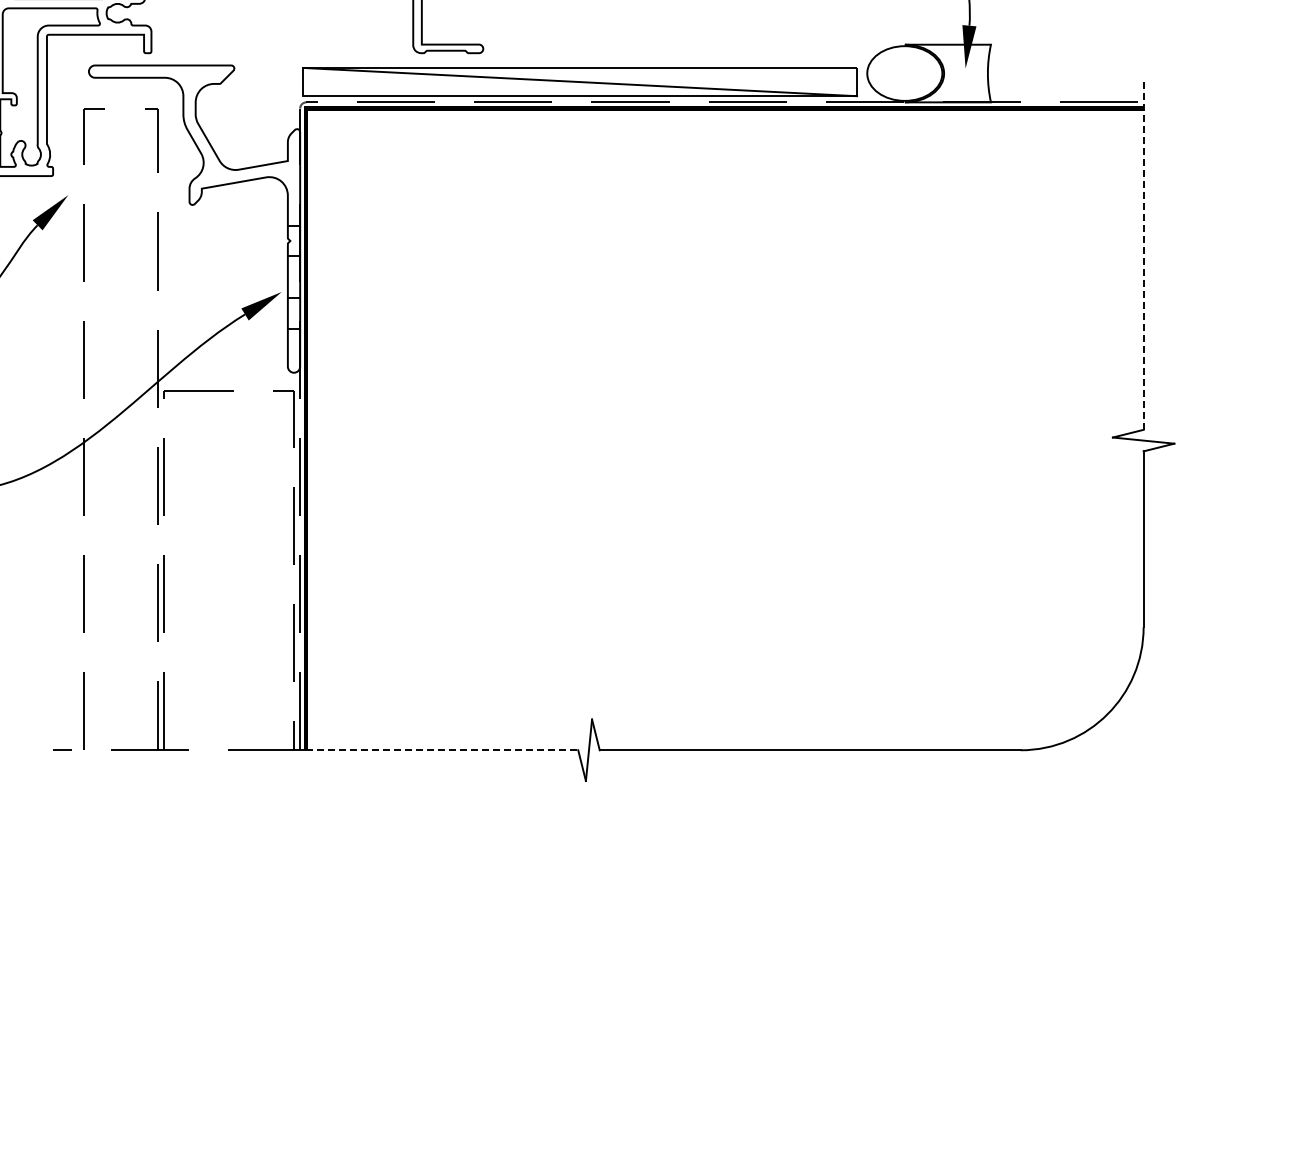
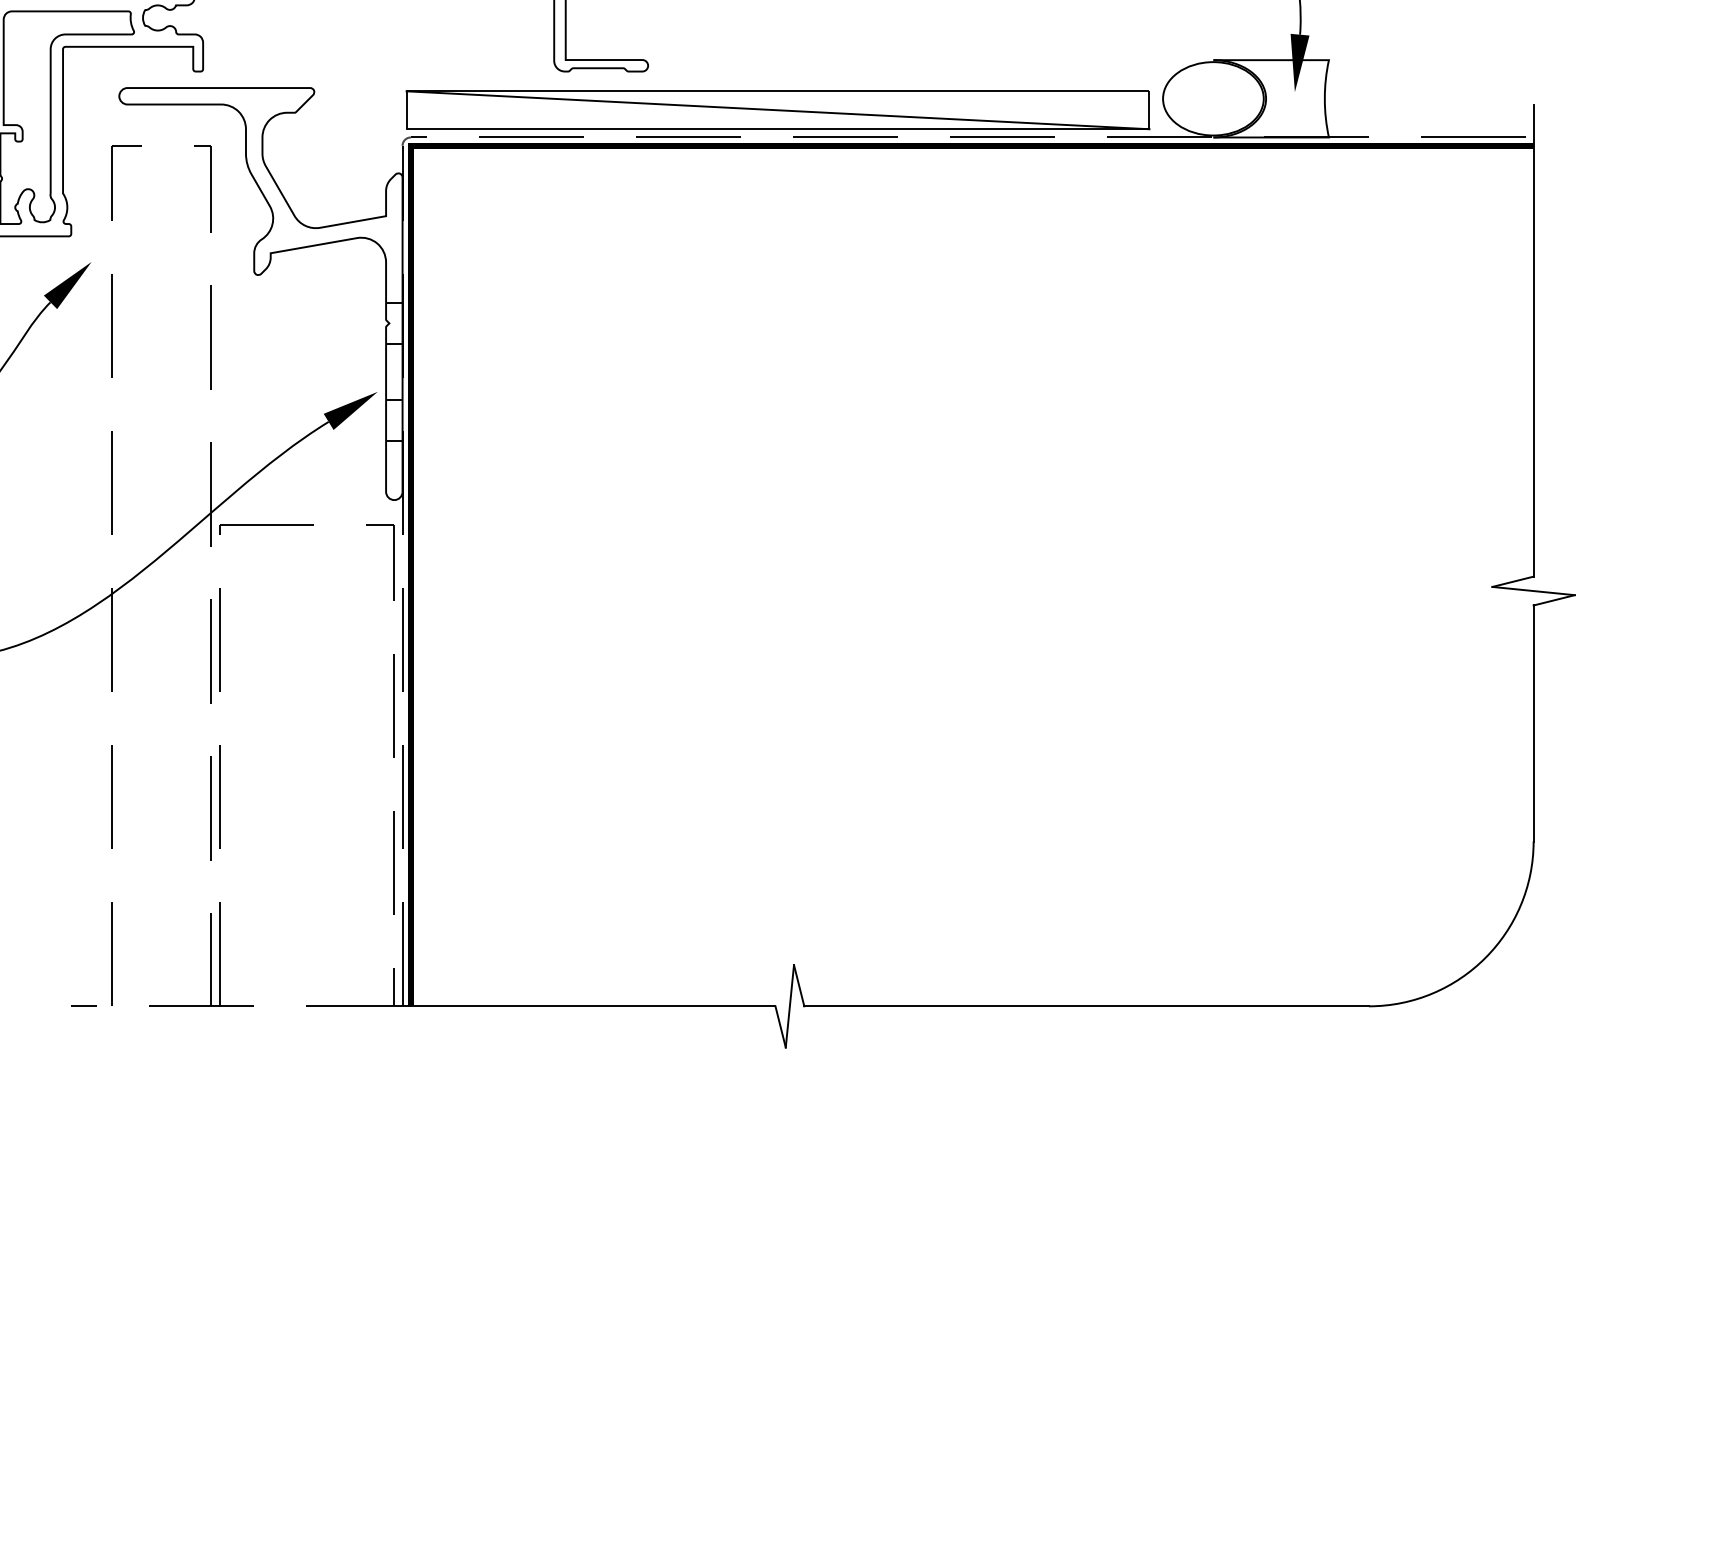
line: (1143, 253) -> (1533, 340), dashed -> solid
line: (442, 750) -> (593, 1006), dashed -> solid

